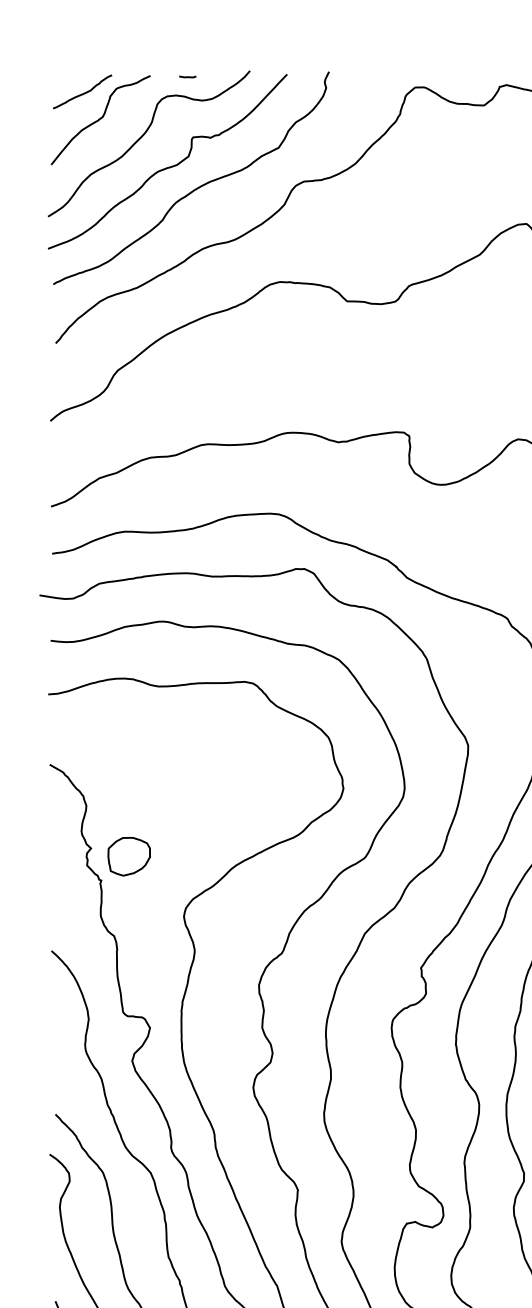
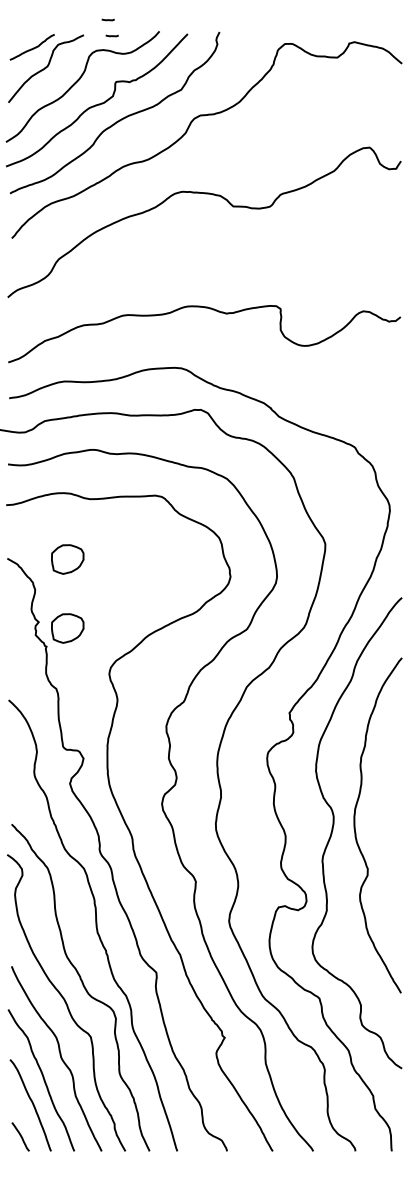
line: (181, 55) -> (107, 19), added
part: (128, 765) -> (67, 559), added

